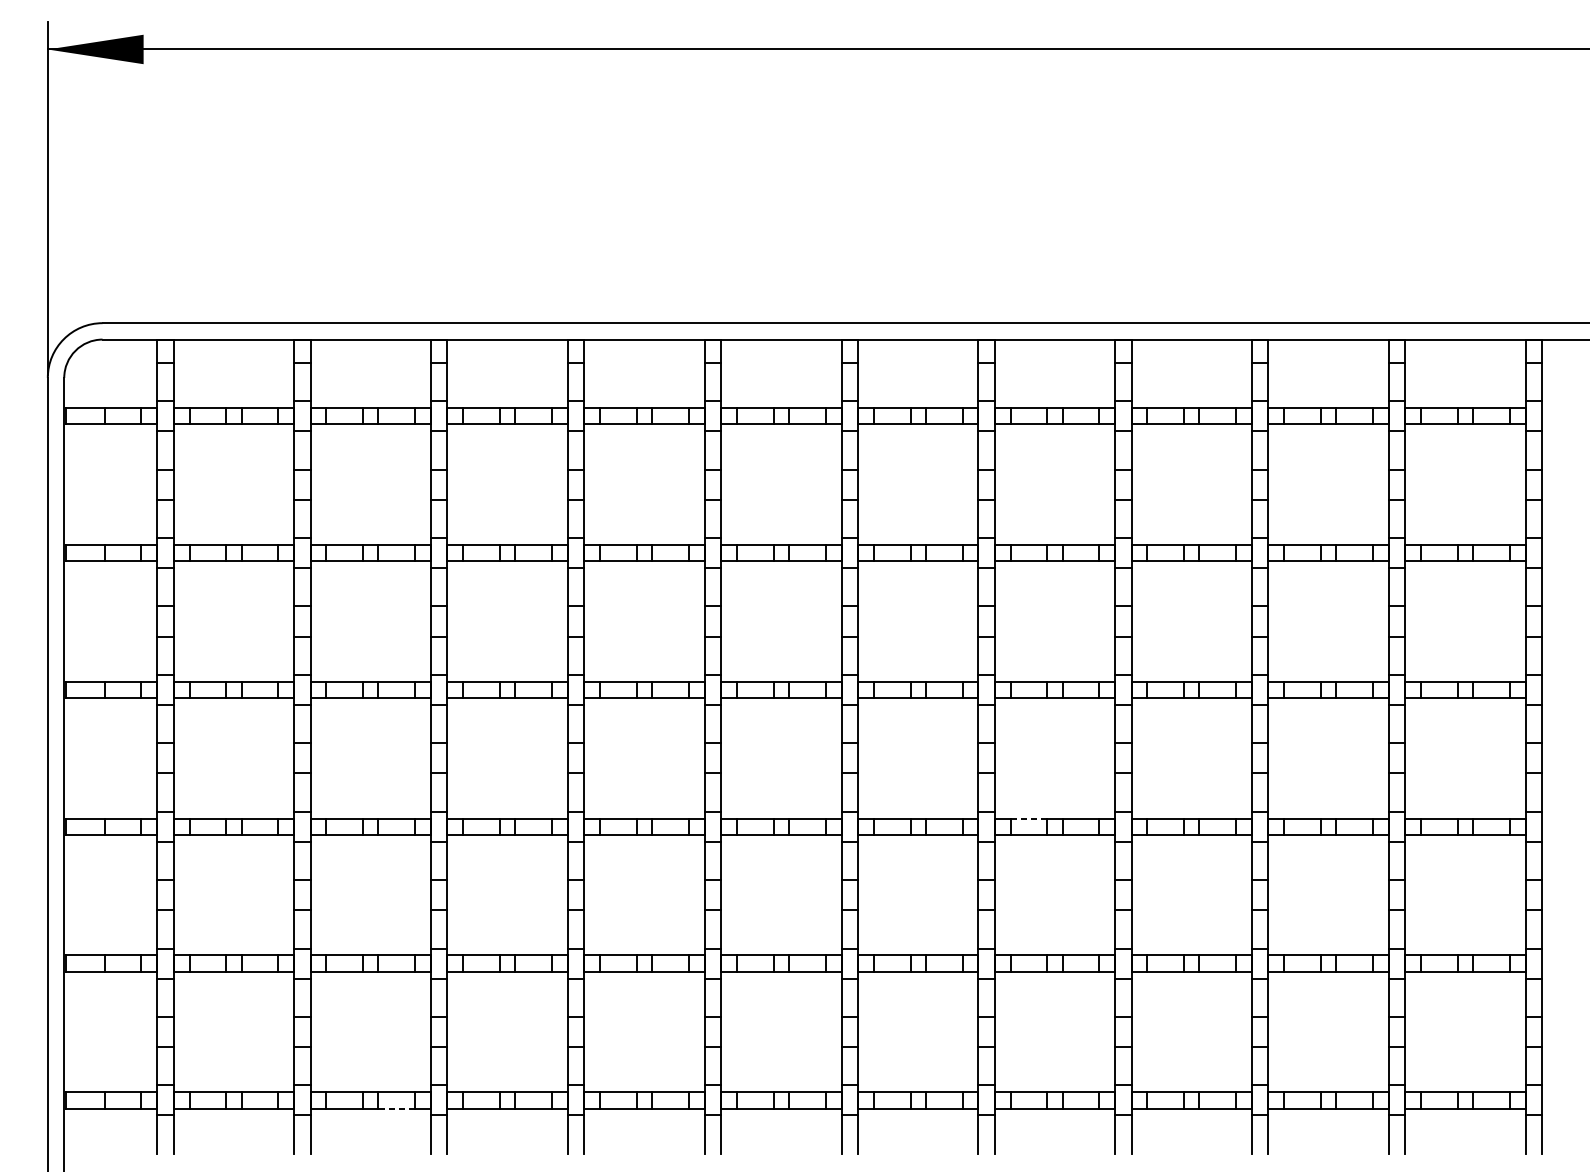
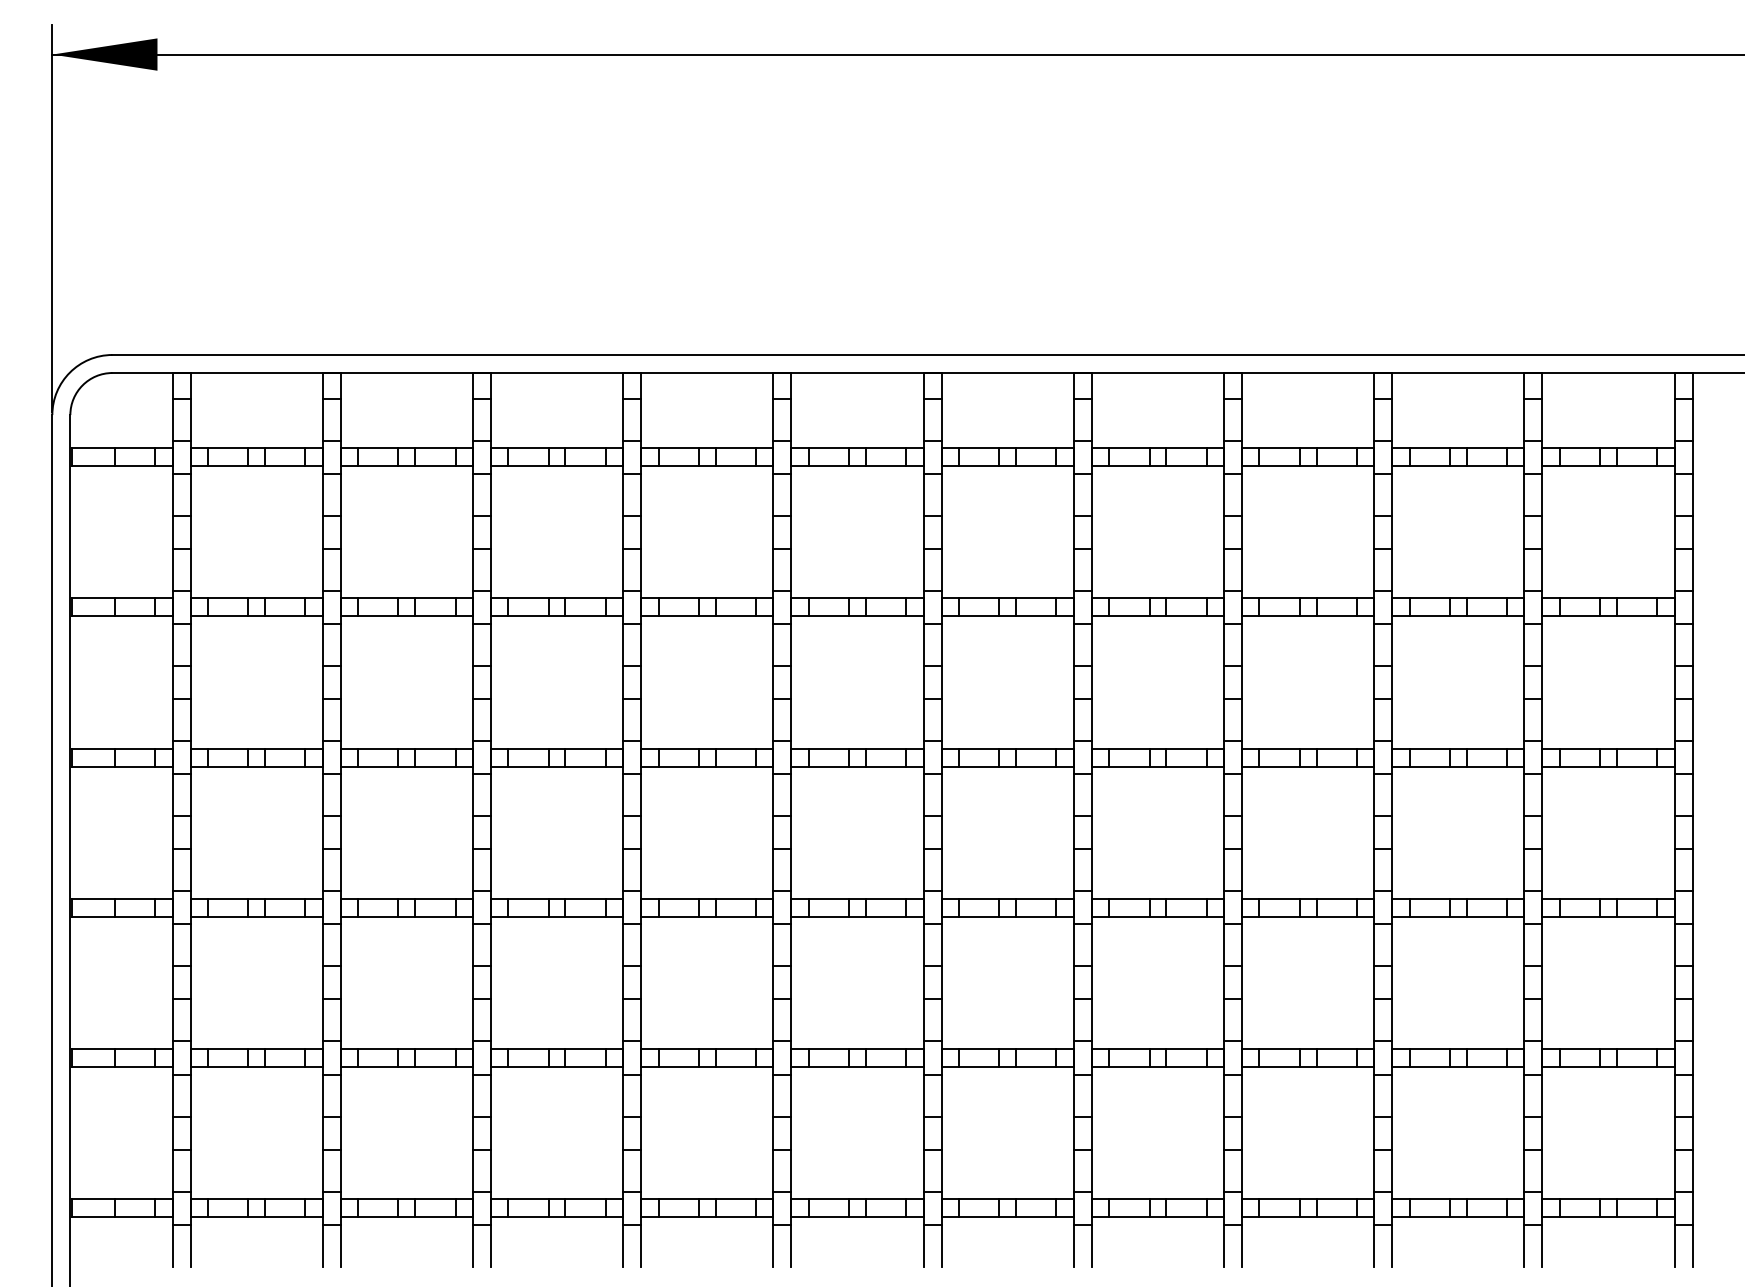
line: (1029, 818) -> (1129, 898), dashed -> solid
line: (395, 1108) -> (434, 1217), dashed -> solid

